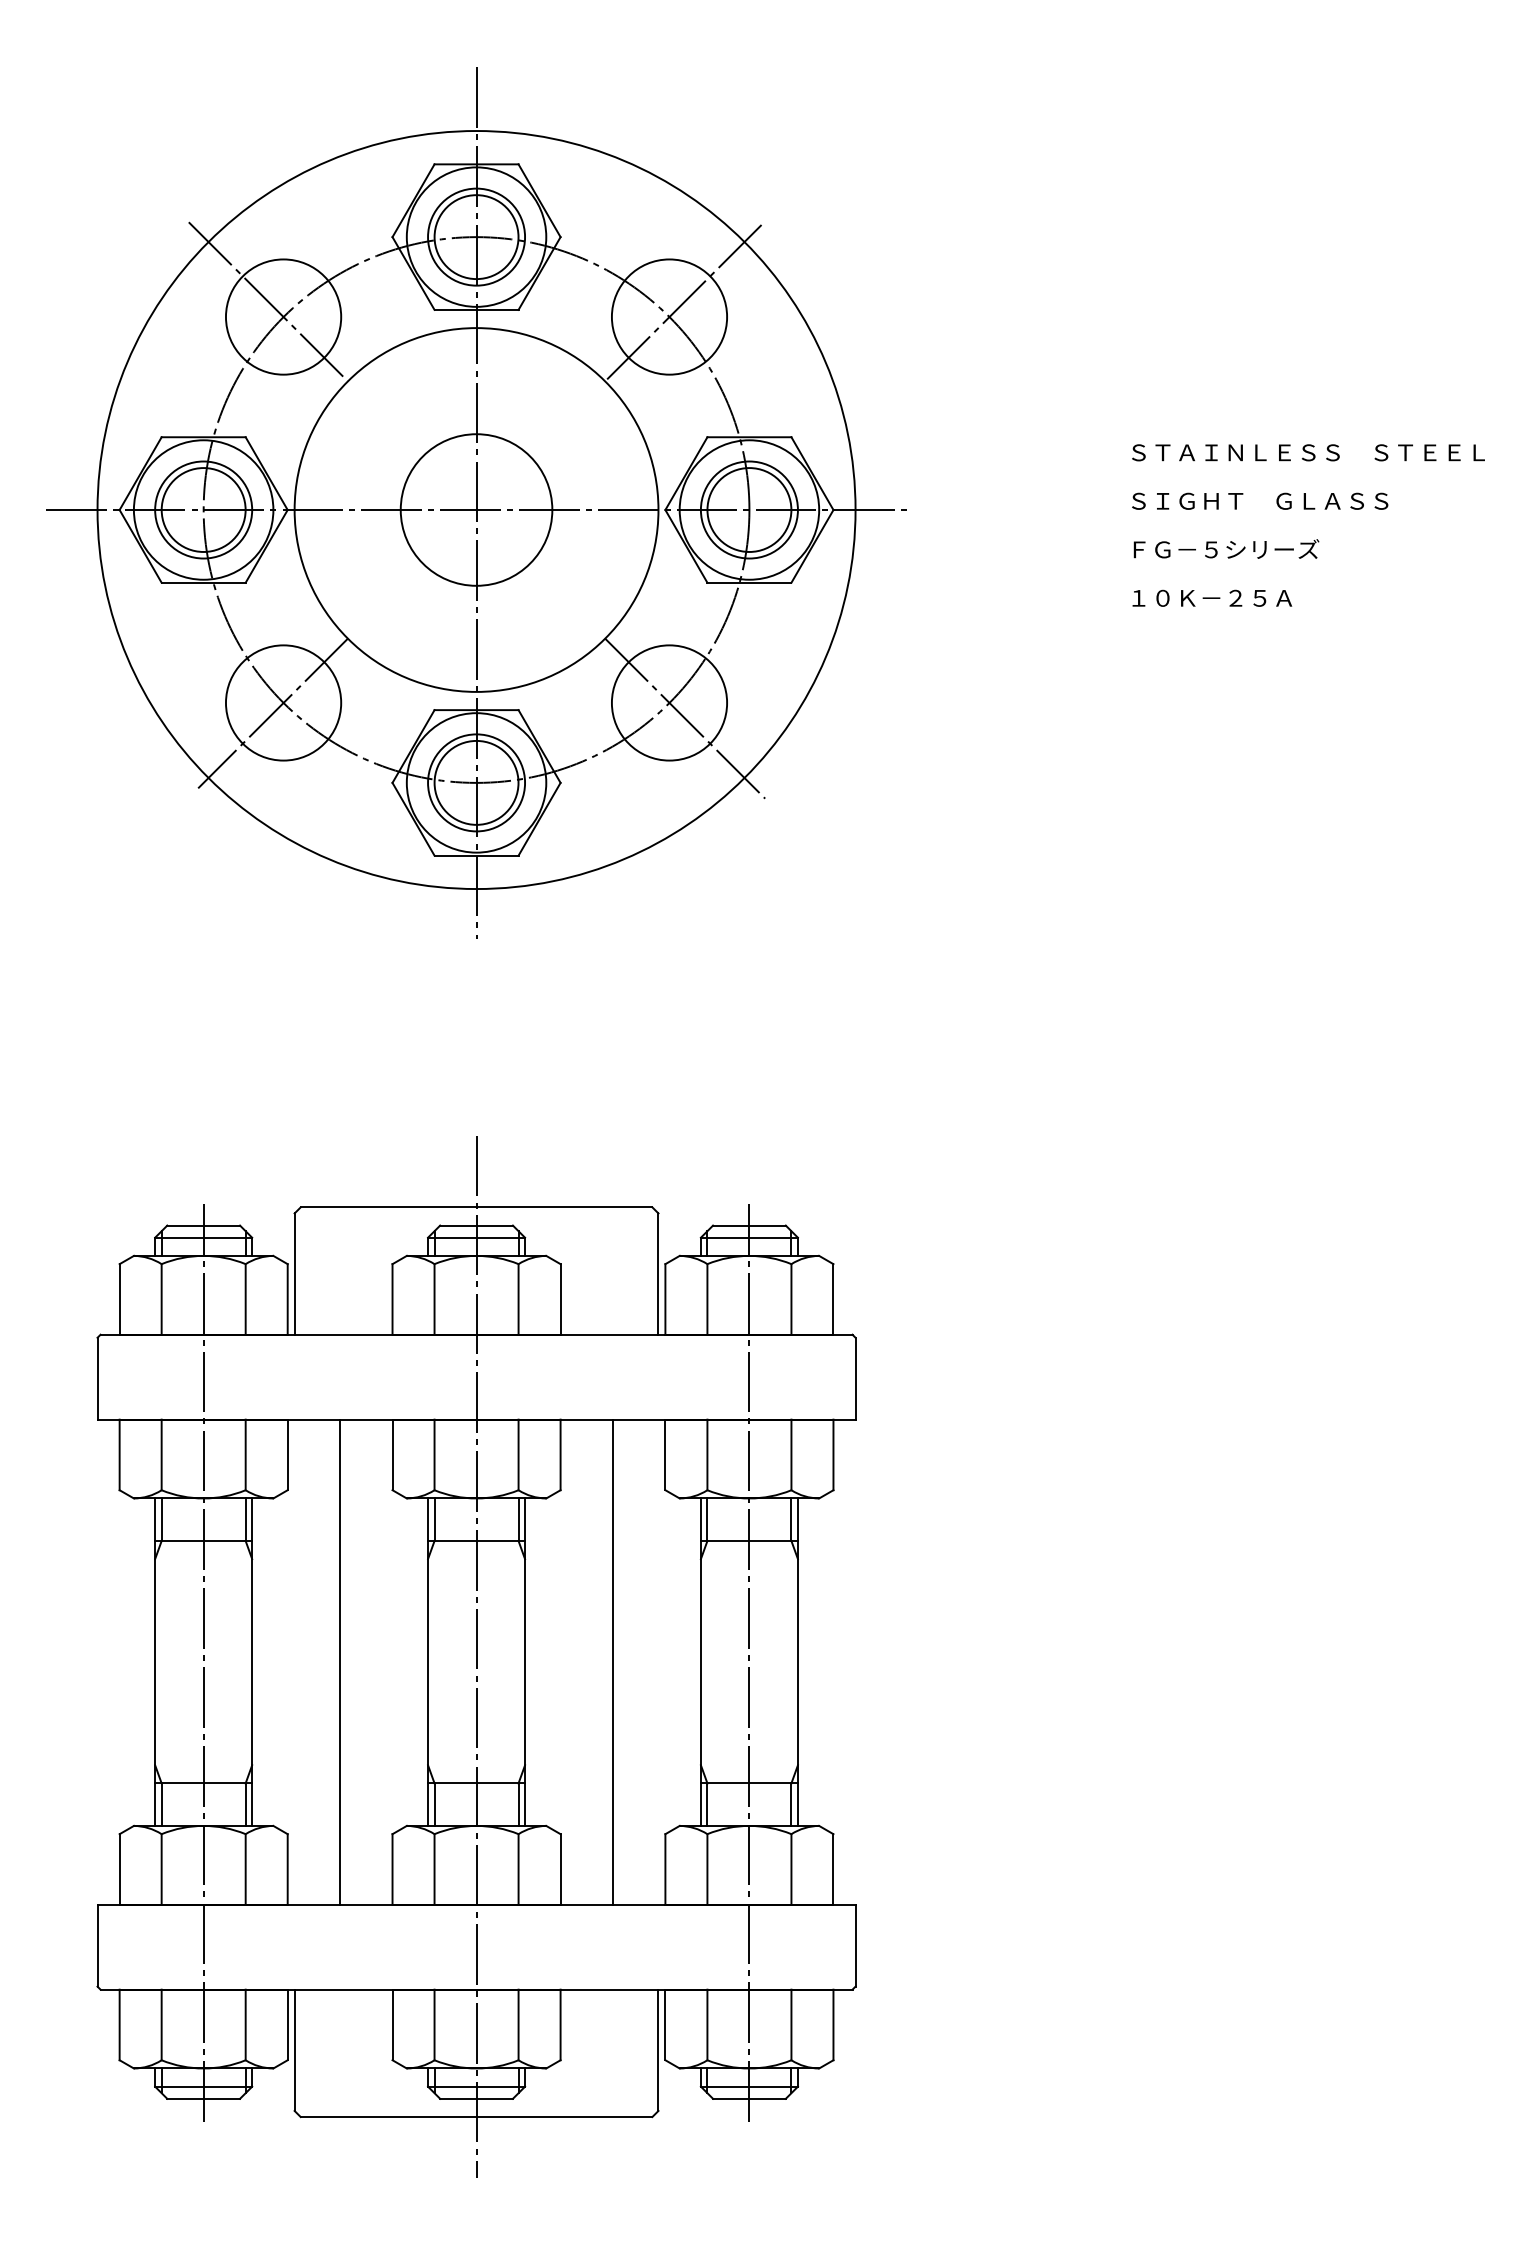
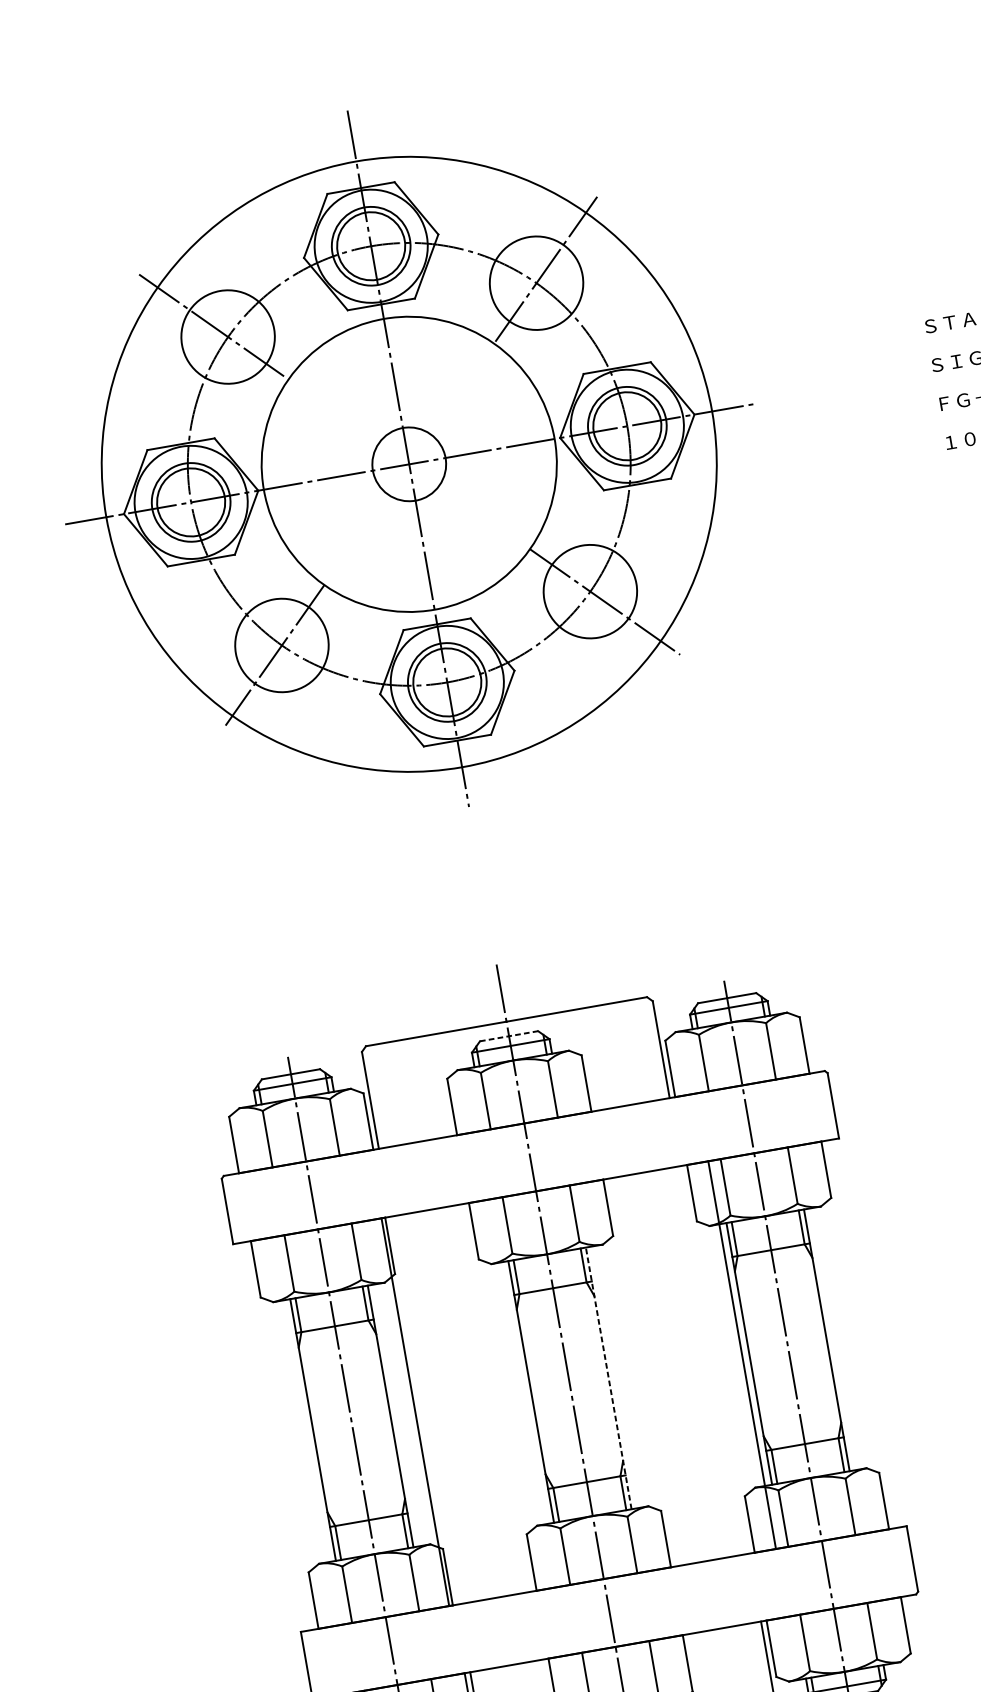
circle: (476, 509) -> (409, 463), size x0.6
line: (477, 1225) -> (509, 1036), solid -> dashed
line: (340, 1661) -> (415, 1411), moved
line: (613, 1661) -> (742, 1354), moved
line: (525, 1662) -> (609, 1378), solid -> dashed

